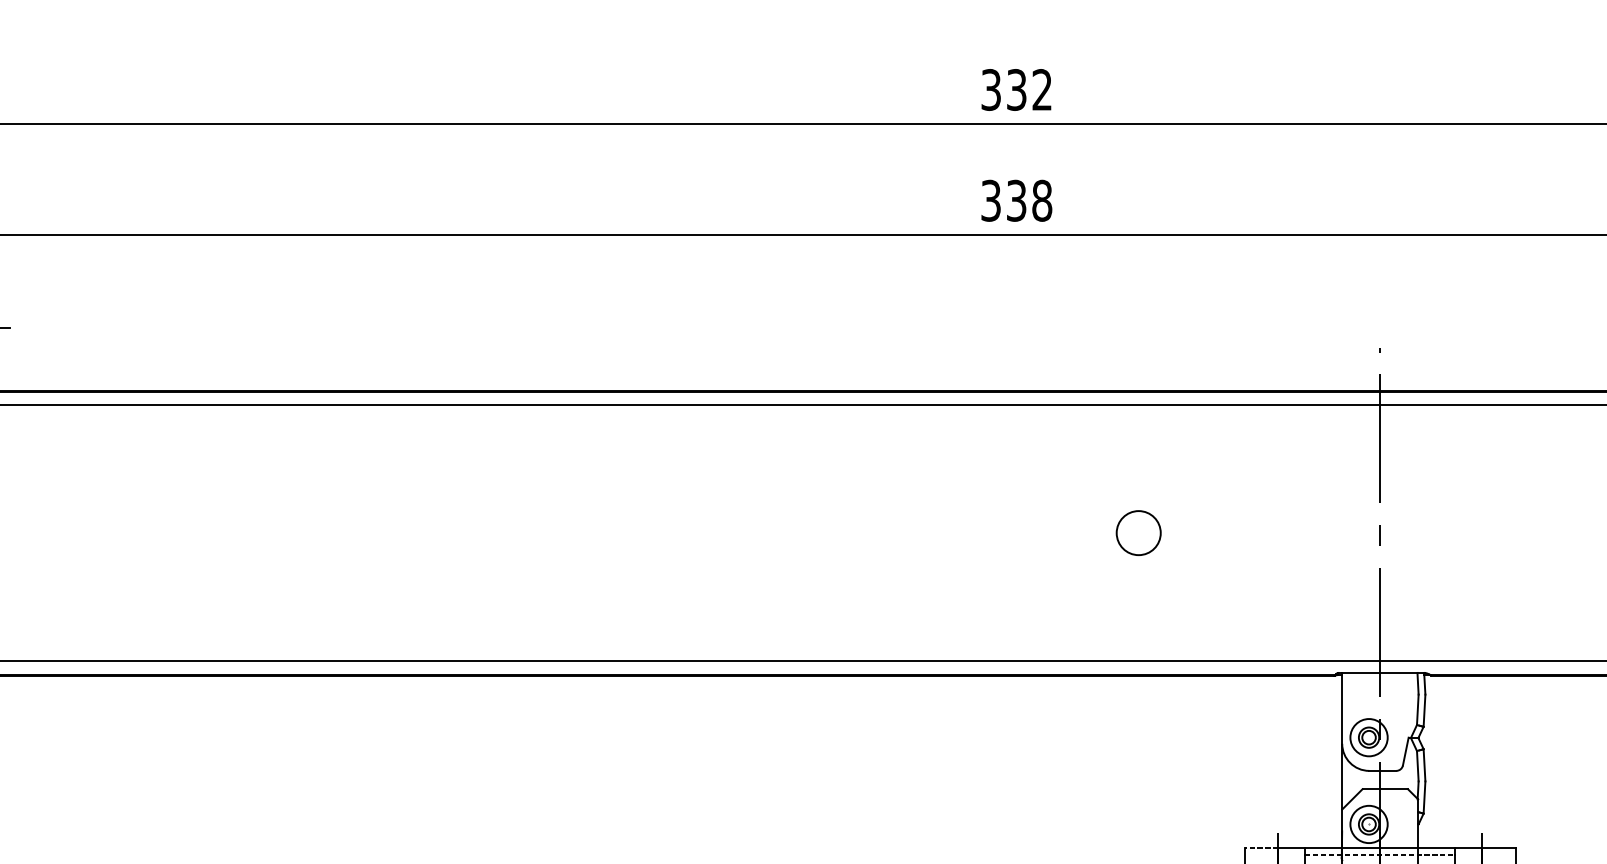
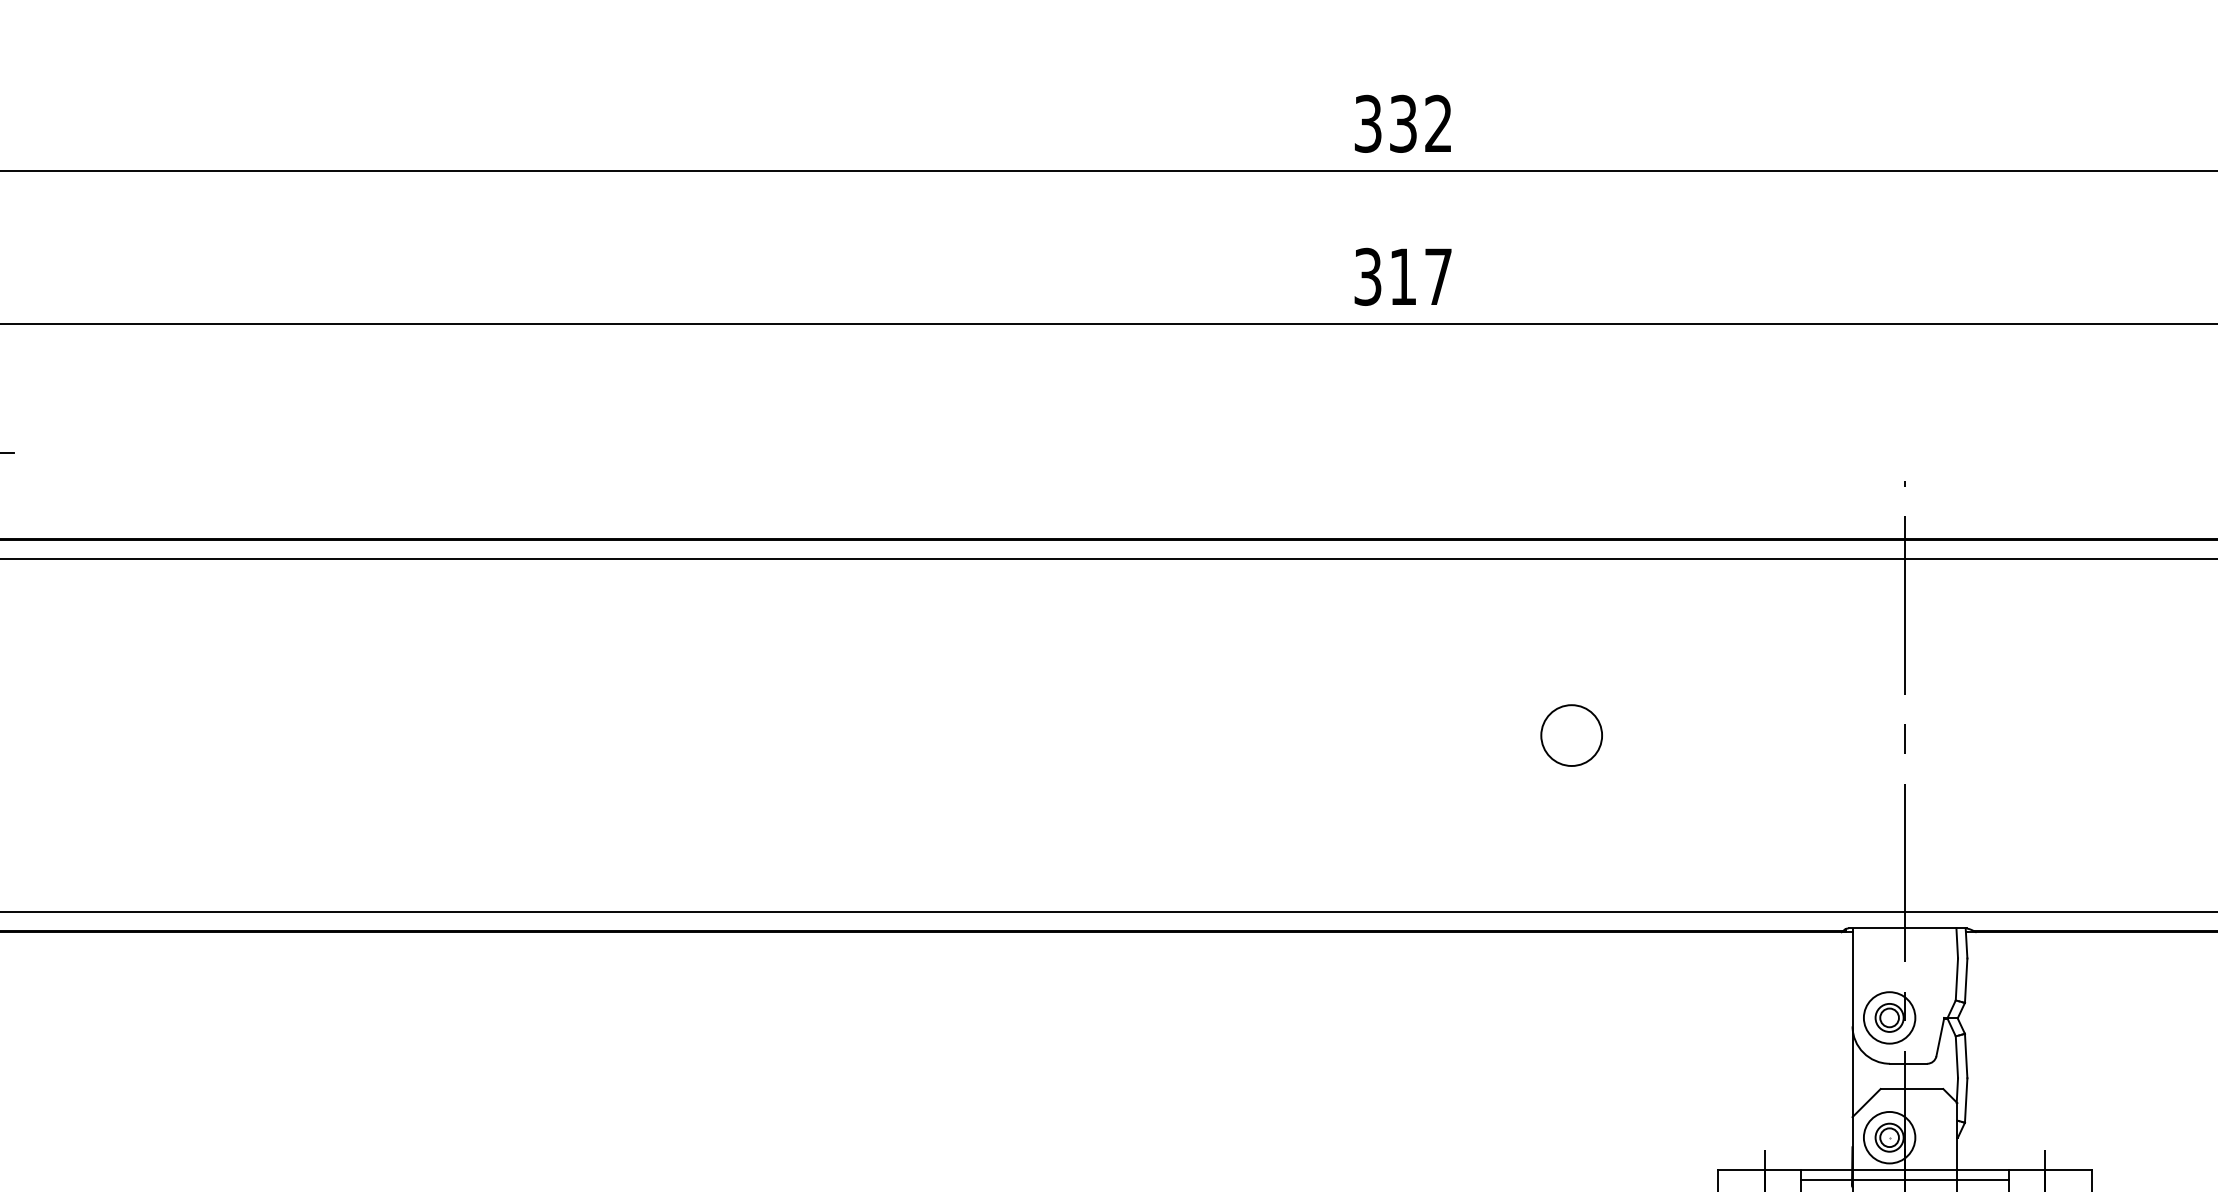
text: (1029, 200) -> (1421, 276), 338 -> 317
line: (1261, 848) -> (1740, 1170), dashed -> solid
line: (1379, 854) -> (1904, 1179), dashed -> solid

